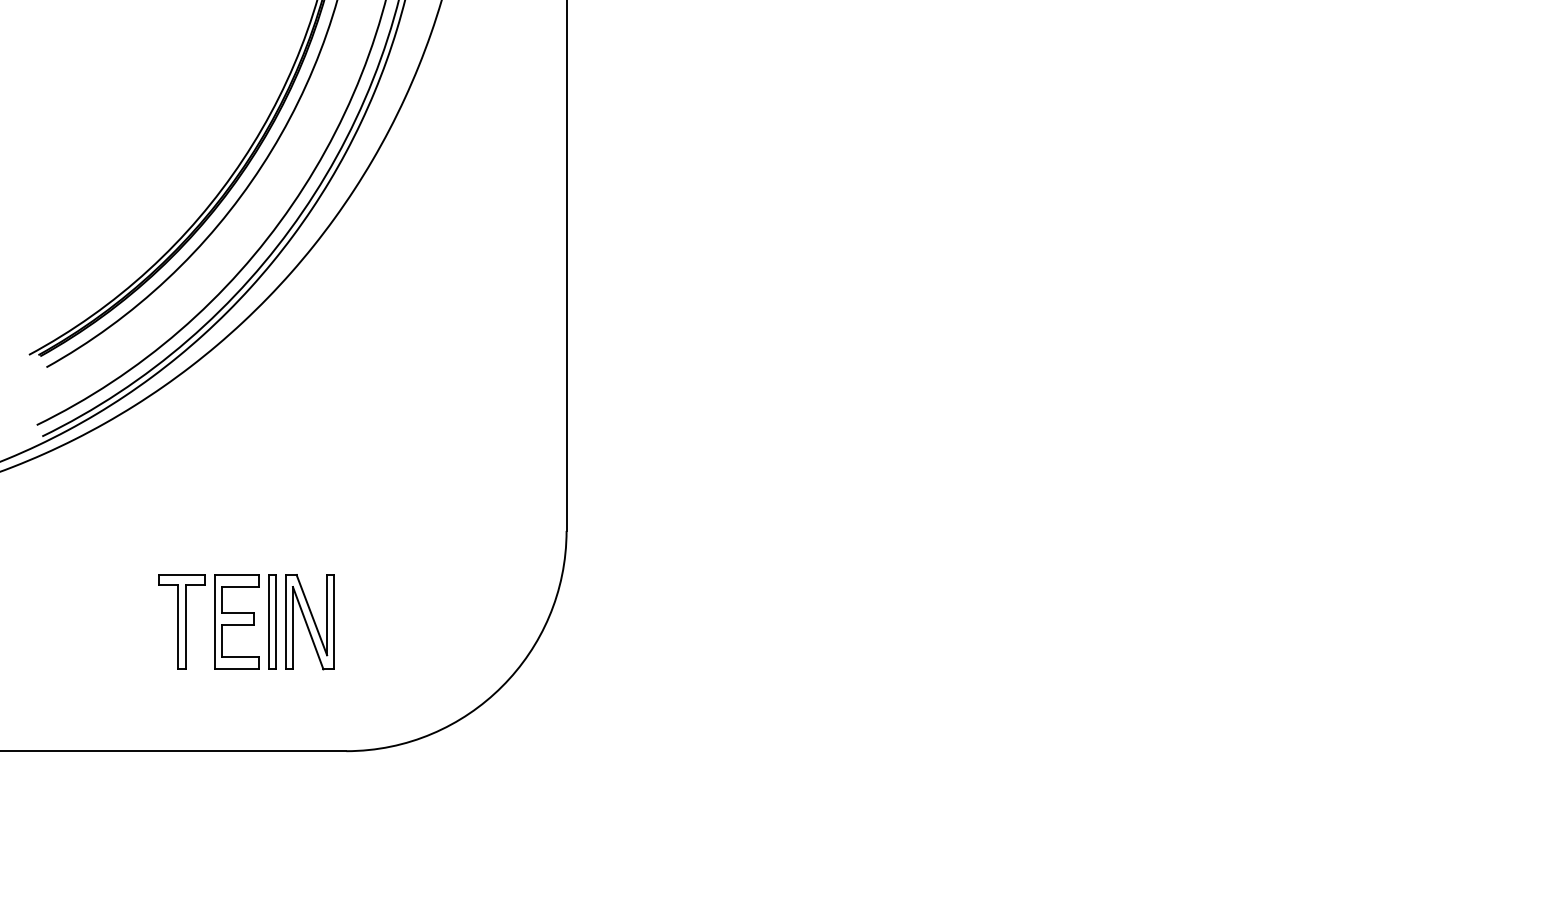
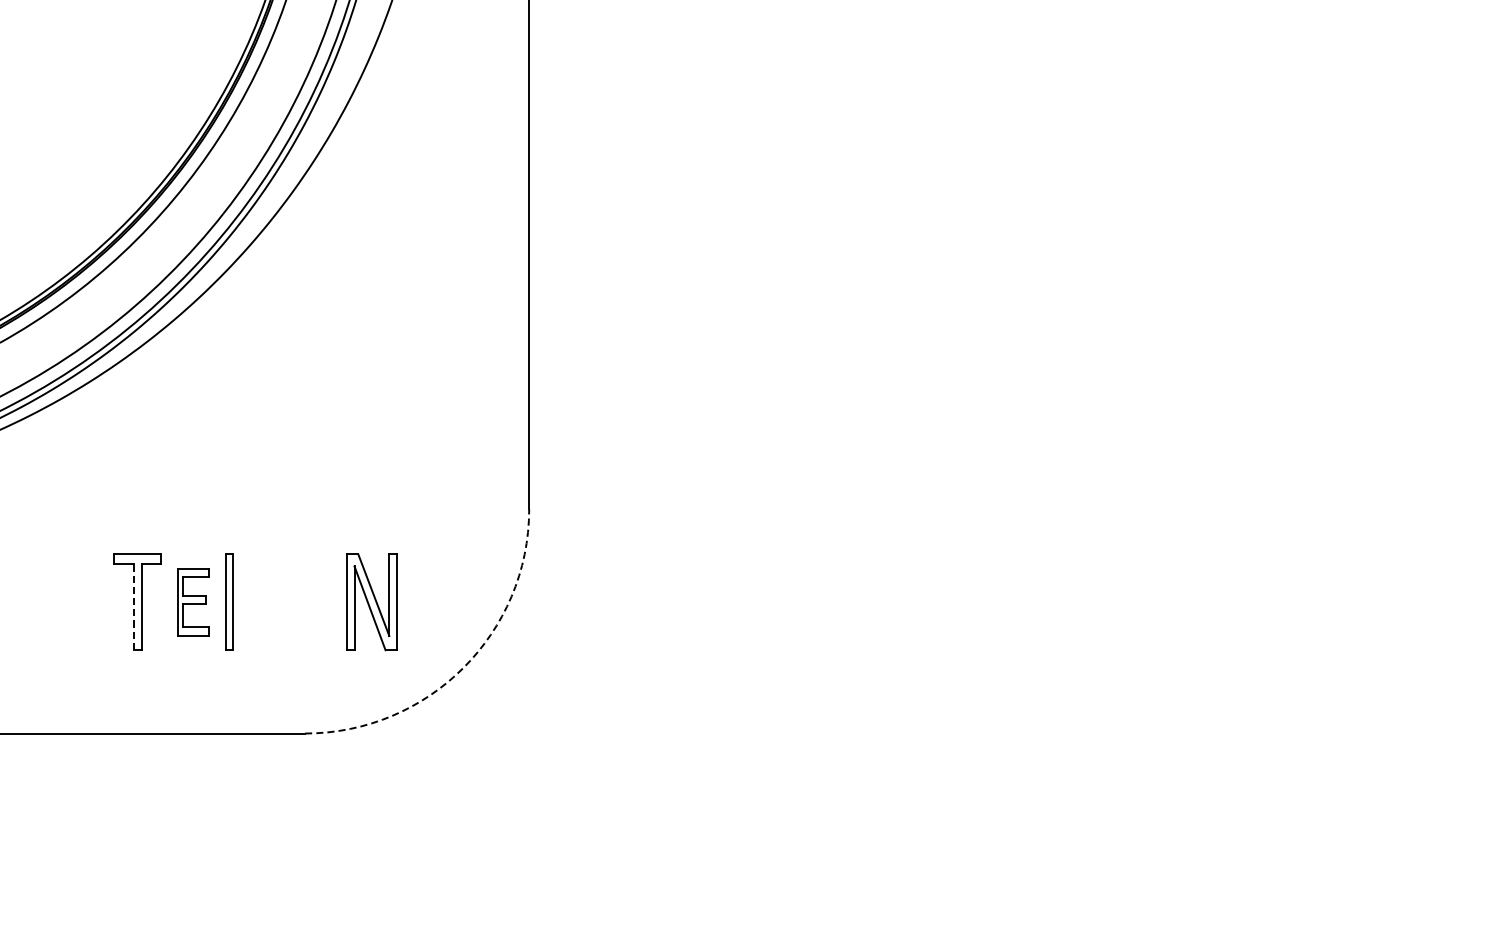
part: (236, 621) -> (193, 601), size x0.7
part: (309, 622) -> (371, 602), moved
line: (178, 627) -> (134, 607), solid -> dashed
arc: (502, 686) -> (463, 667), solid -> dashed

